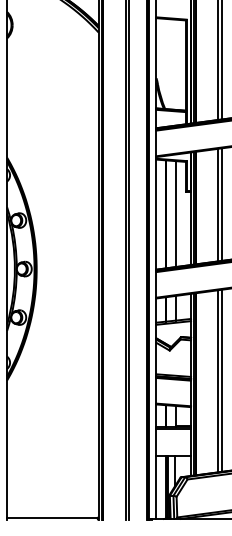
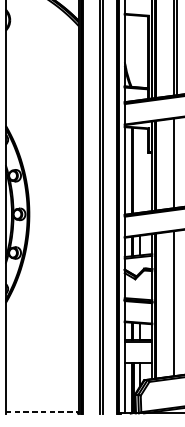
line: (221, 204) -> (176, 162), removed
line: (175, 214) -> (139, 170), removed
line: (221, 380) -> (176, 303), removed
line: (52, 517) -> (41, 412), solid -> dashed

